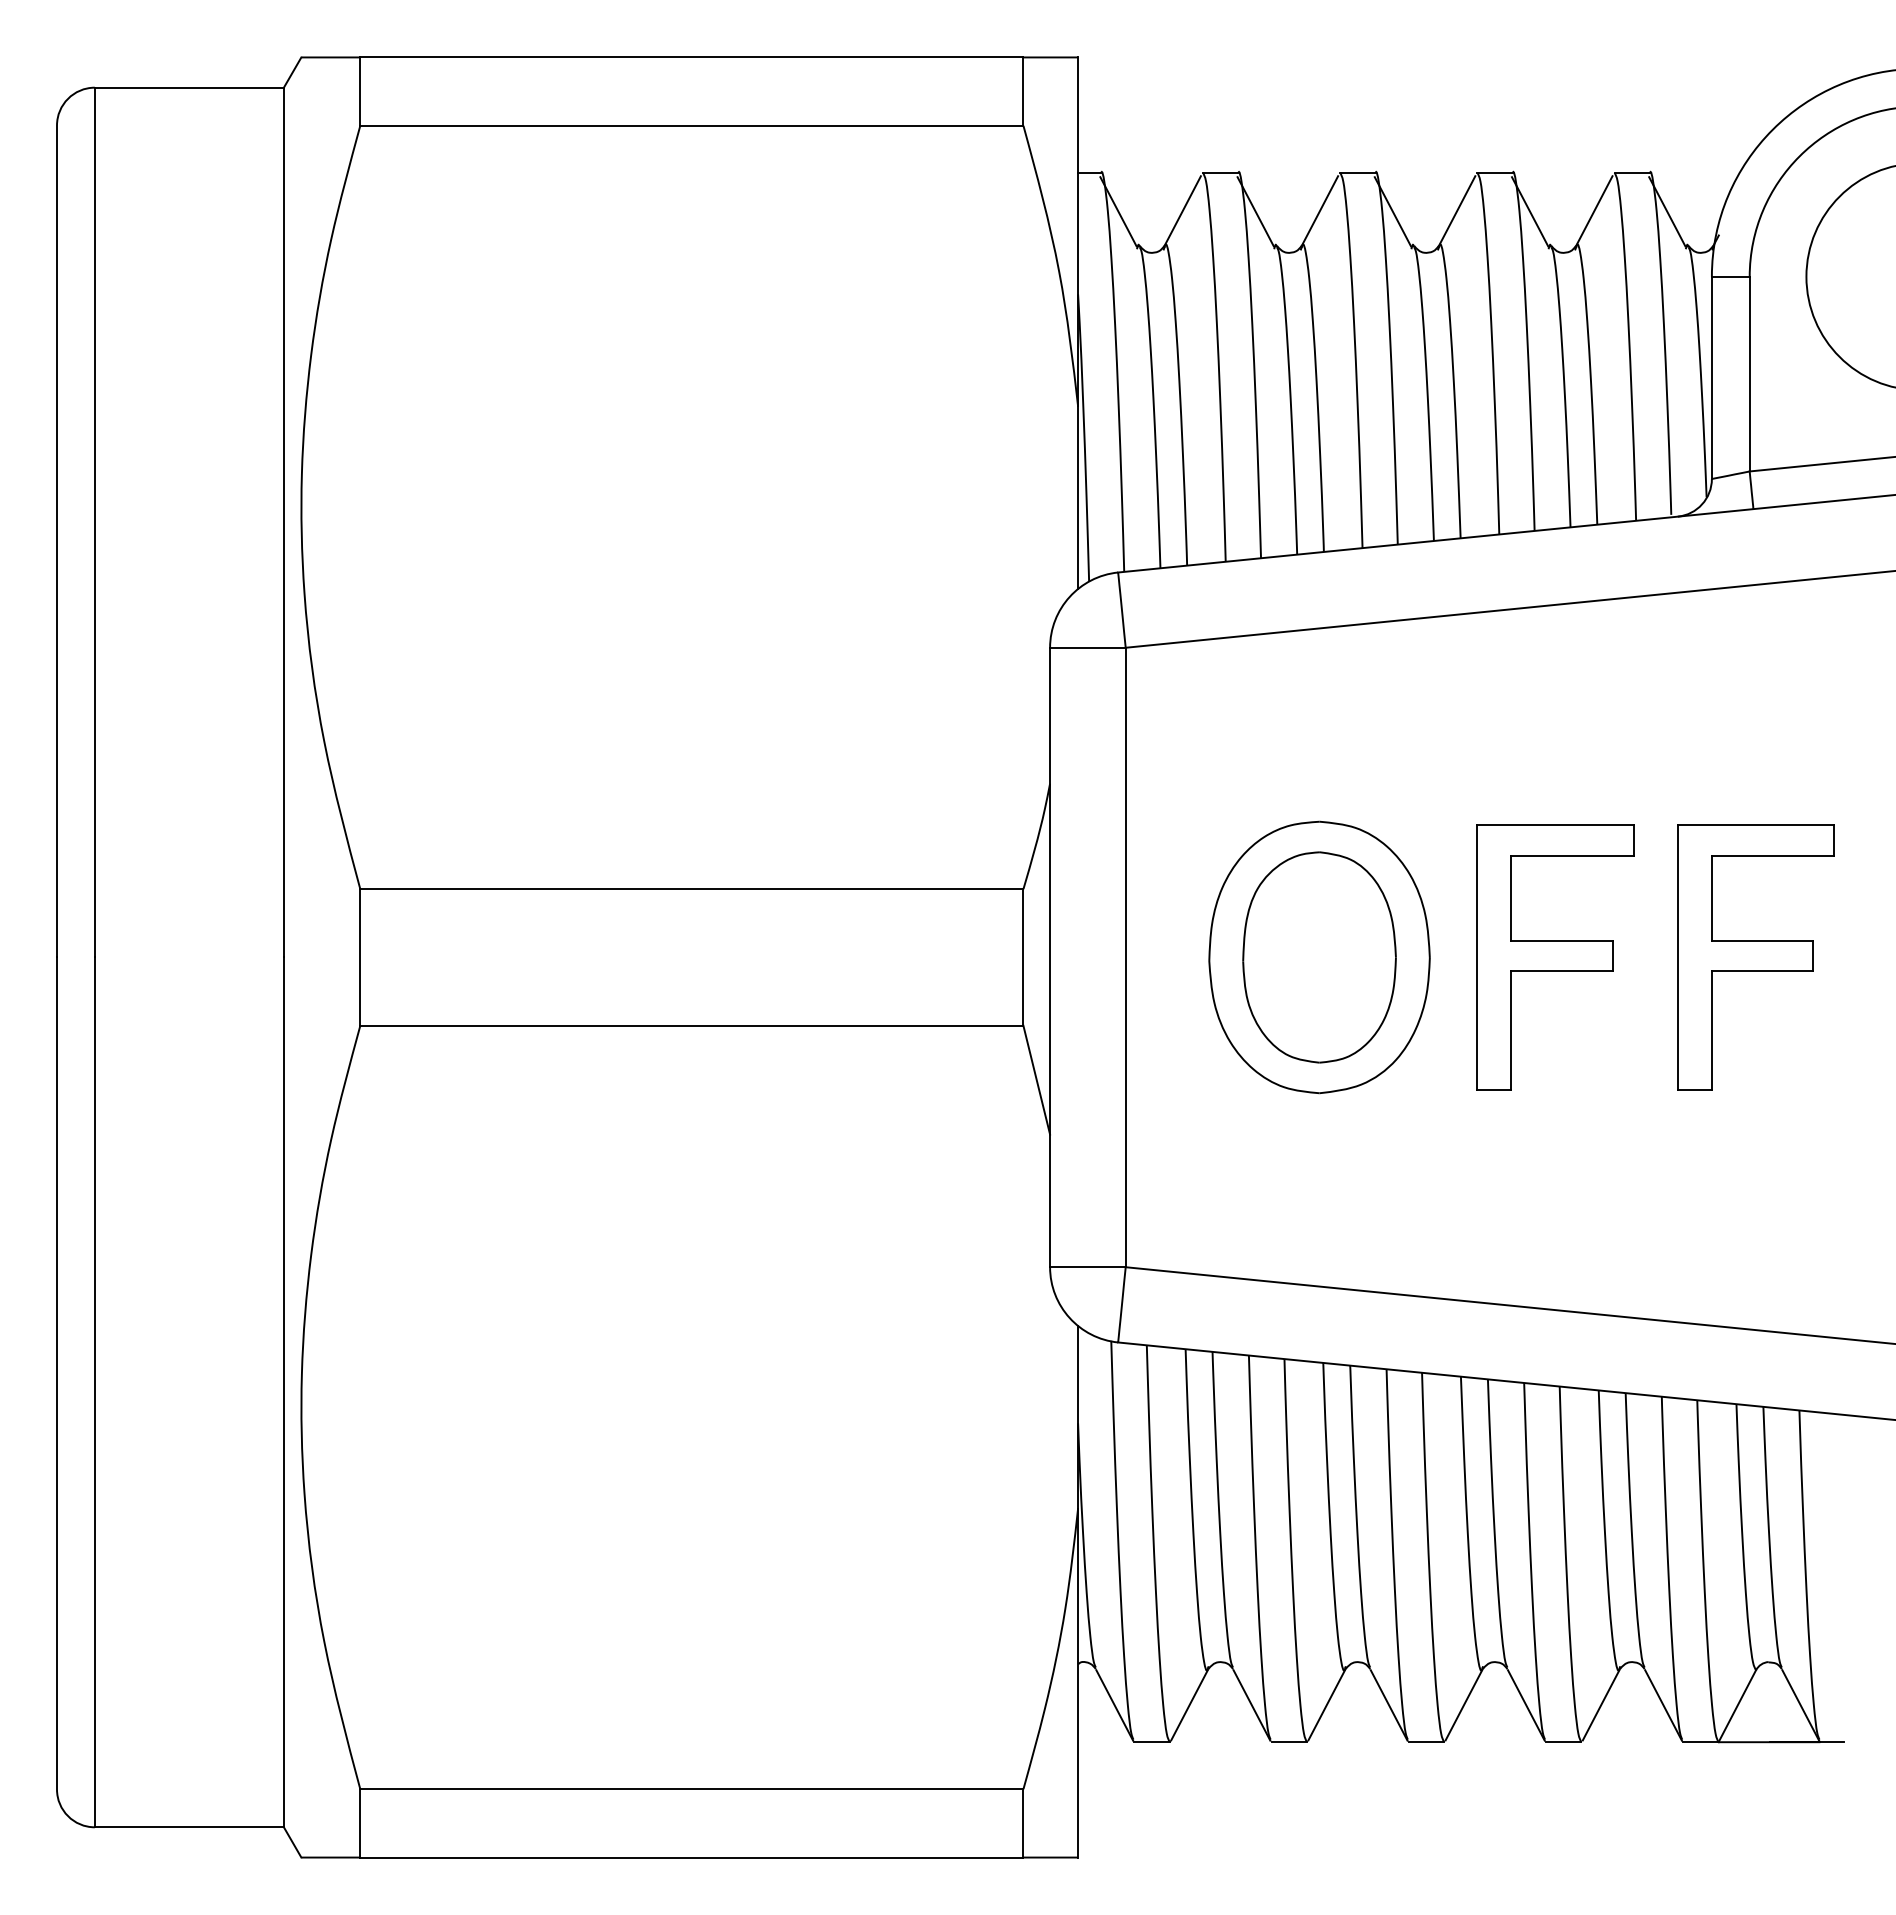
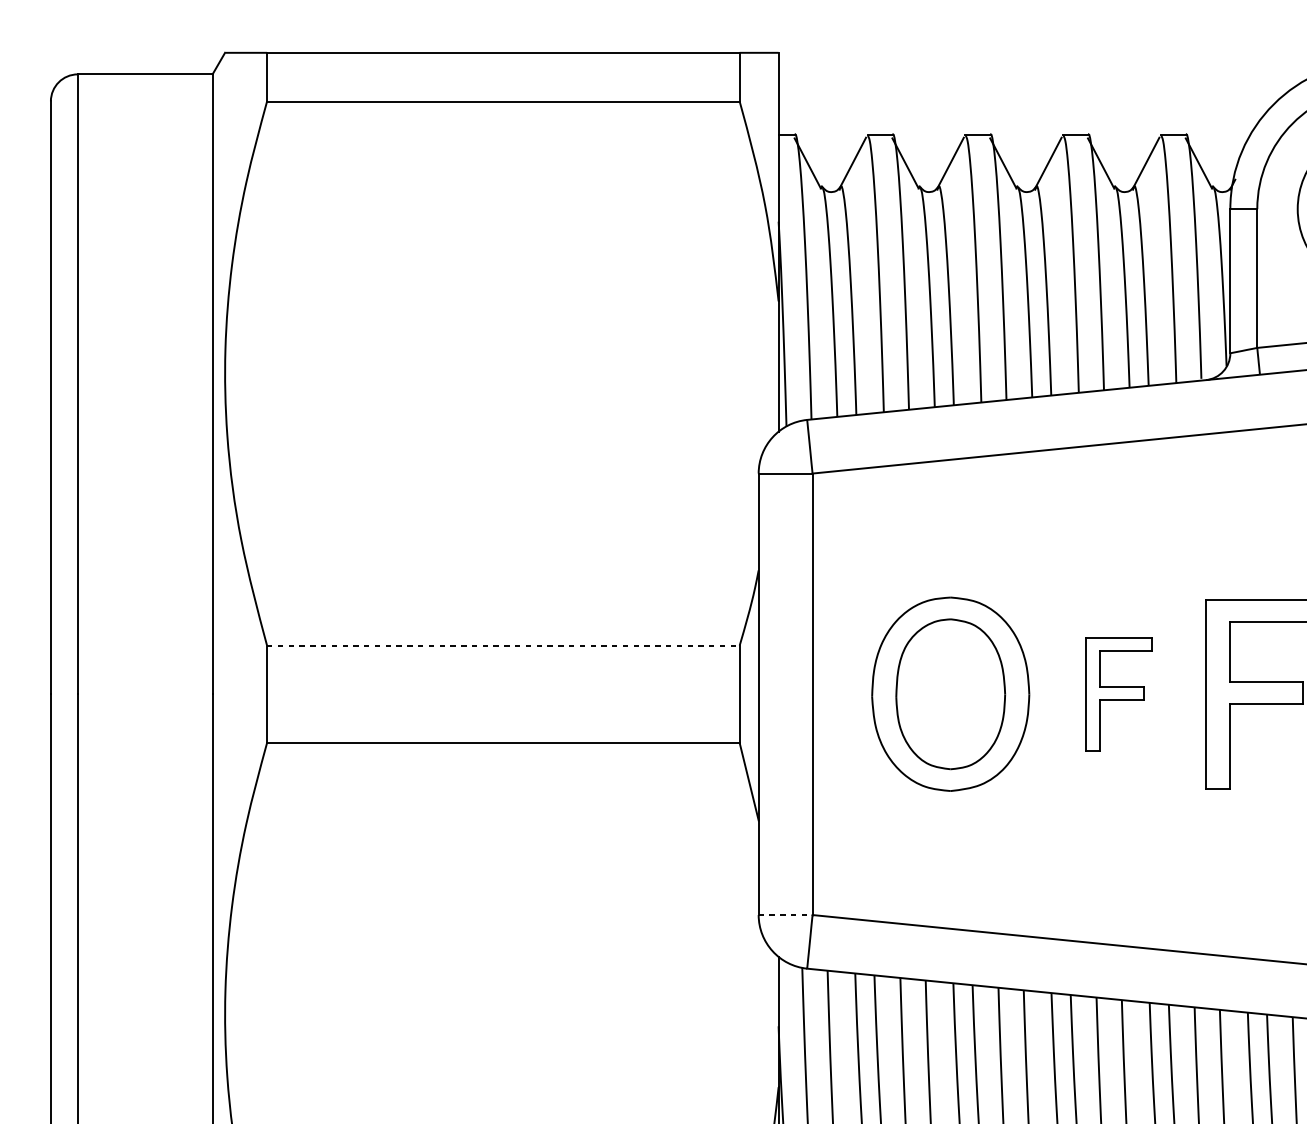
line: (691, 889) -> (503, 645), solid -> dashed
part: (1555, 957) -> (1118, 694), size x0.6
line: (1087, 1267) -> (785, 915), solid -> dashed

